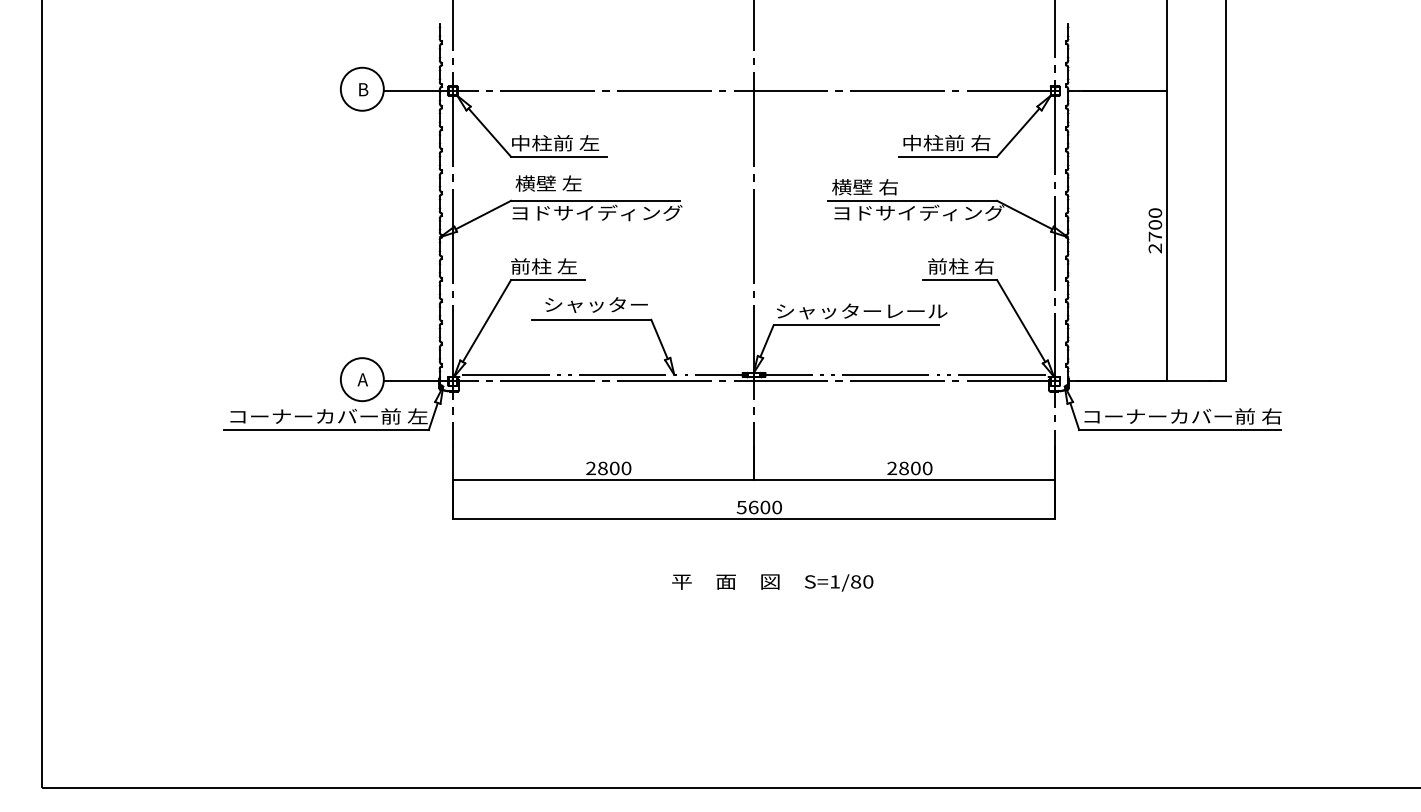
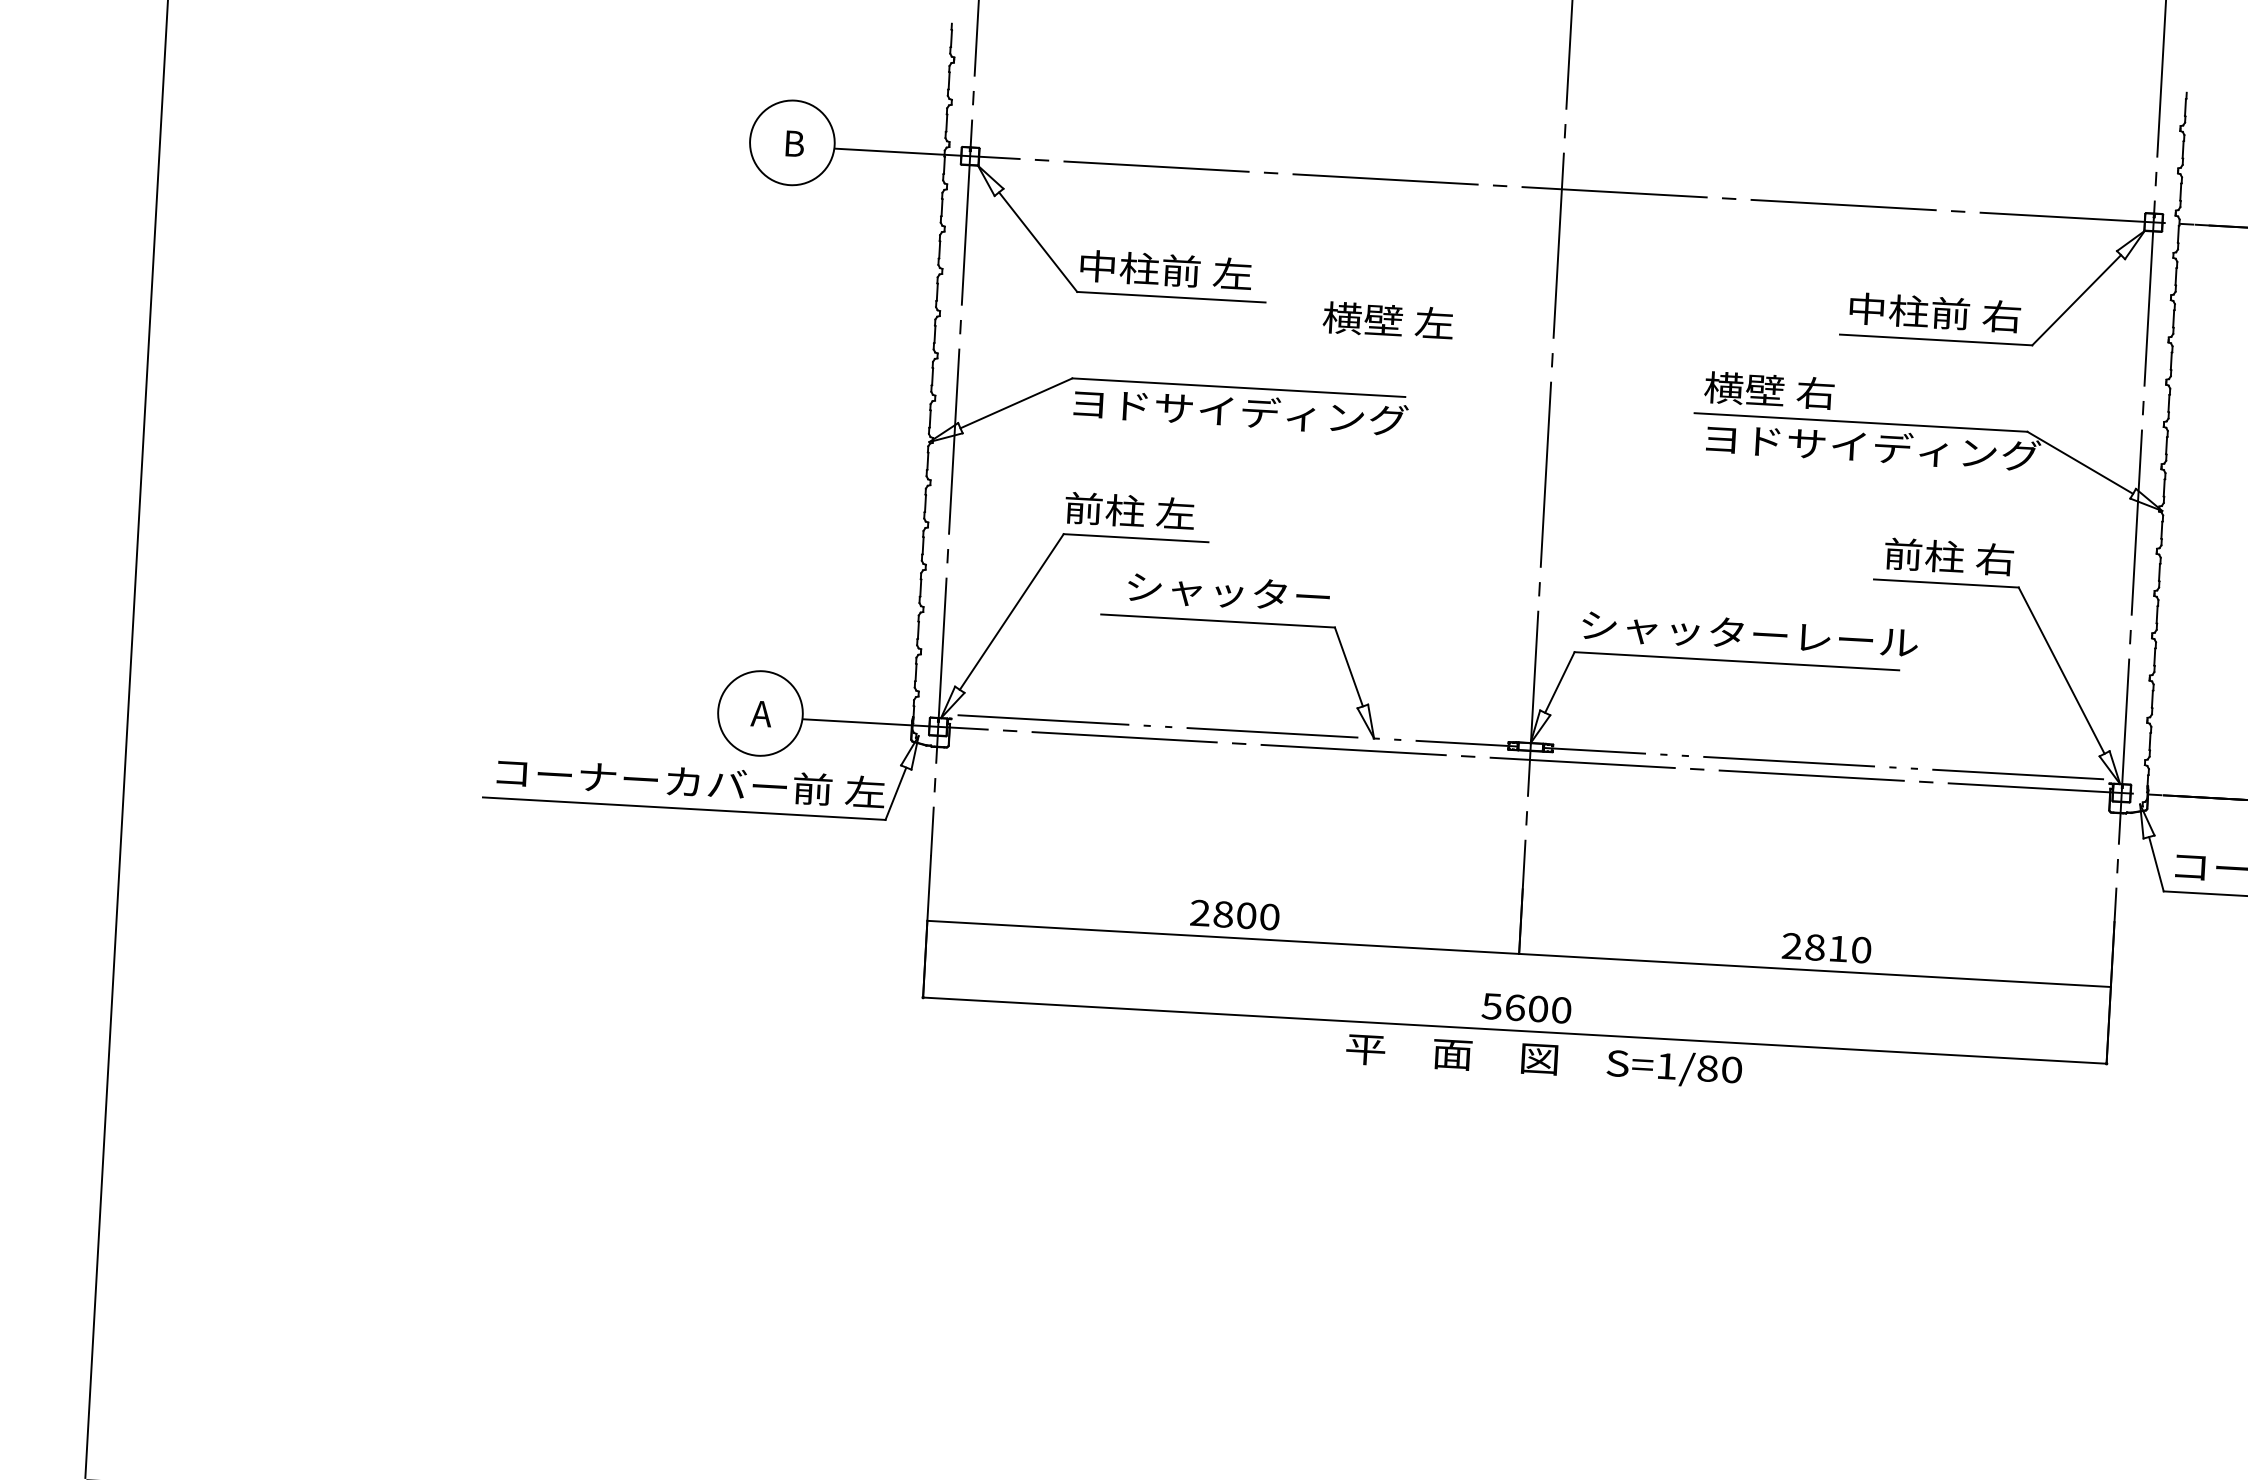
text: (548, 183) -> (1387, 320), moved
text: (915, 468) -> (1837, 948), 2800 -> 2810
text: (772, 582) -> (1543, 1060), moved

